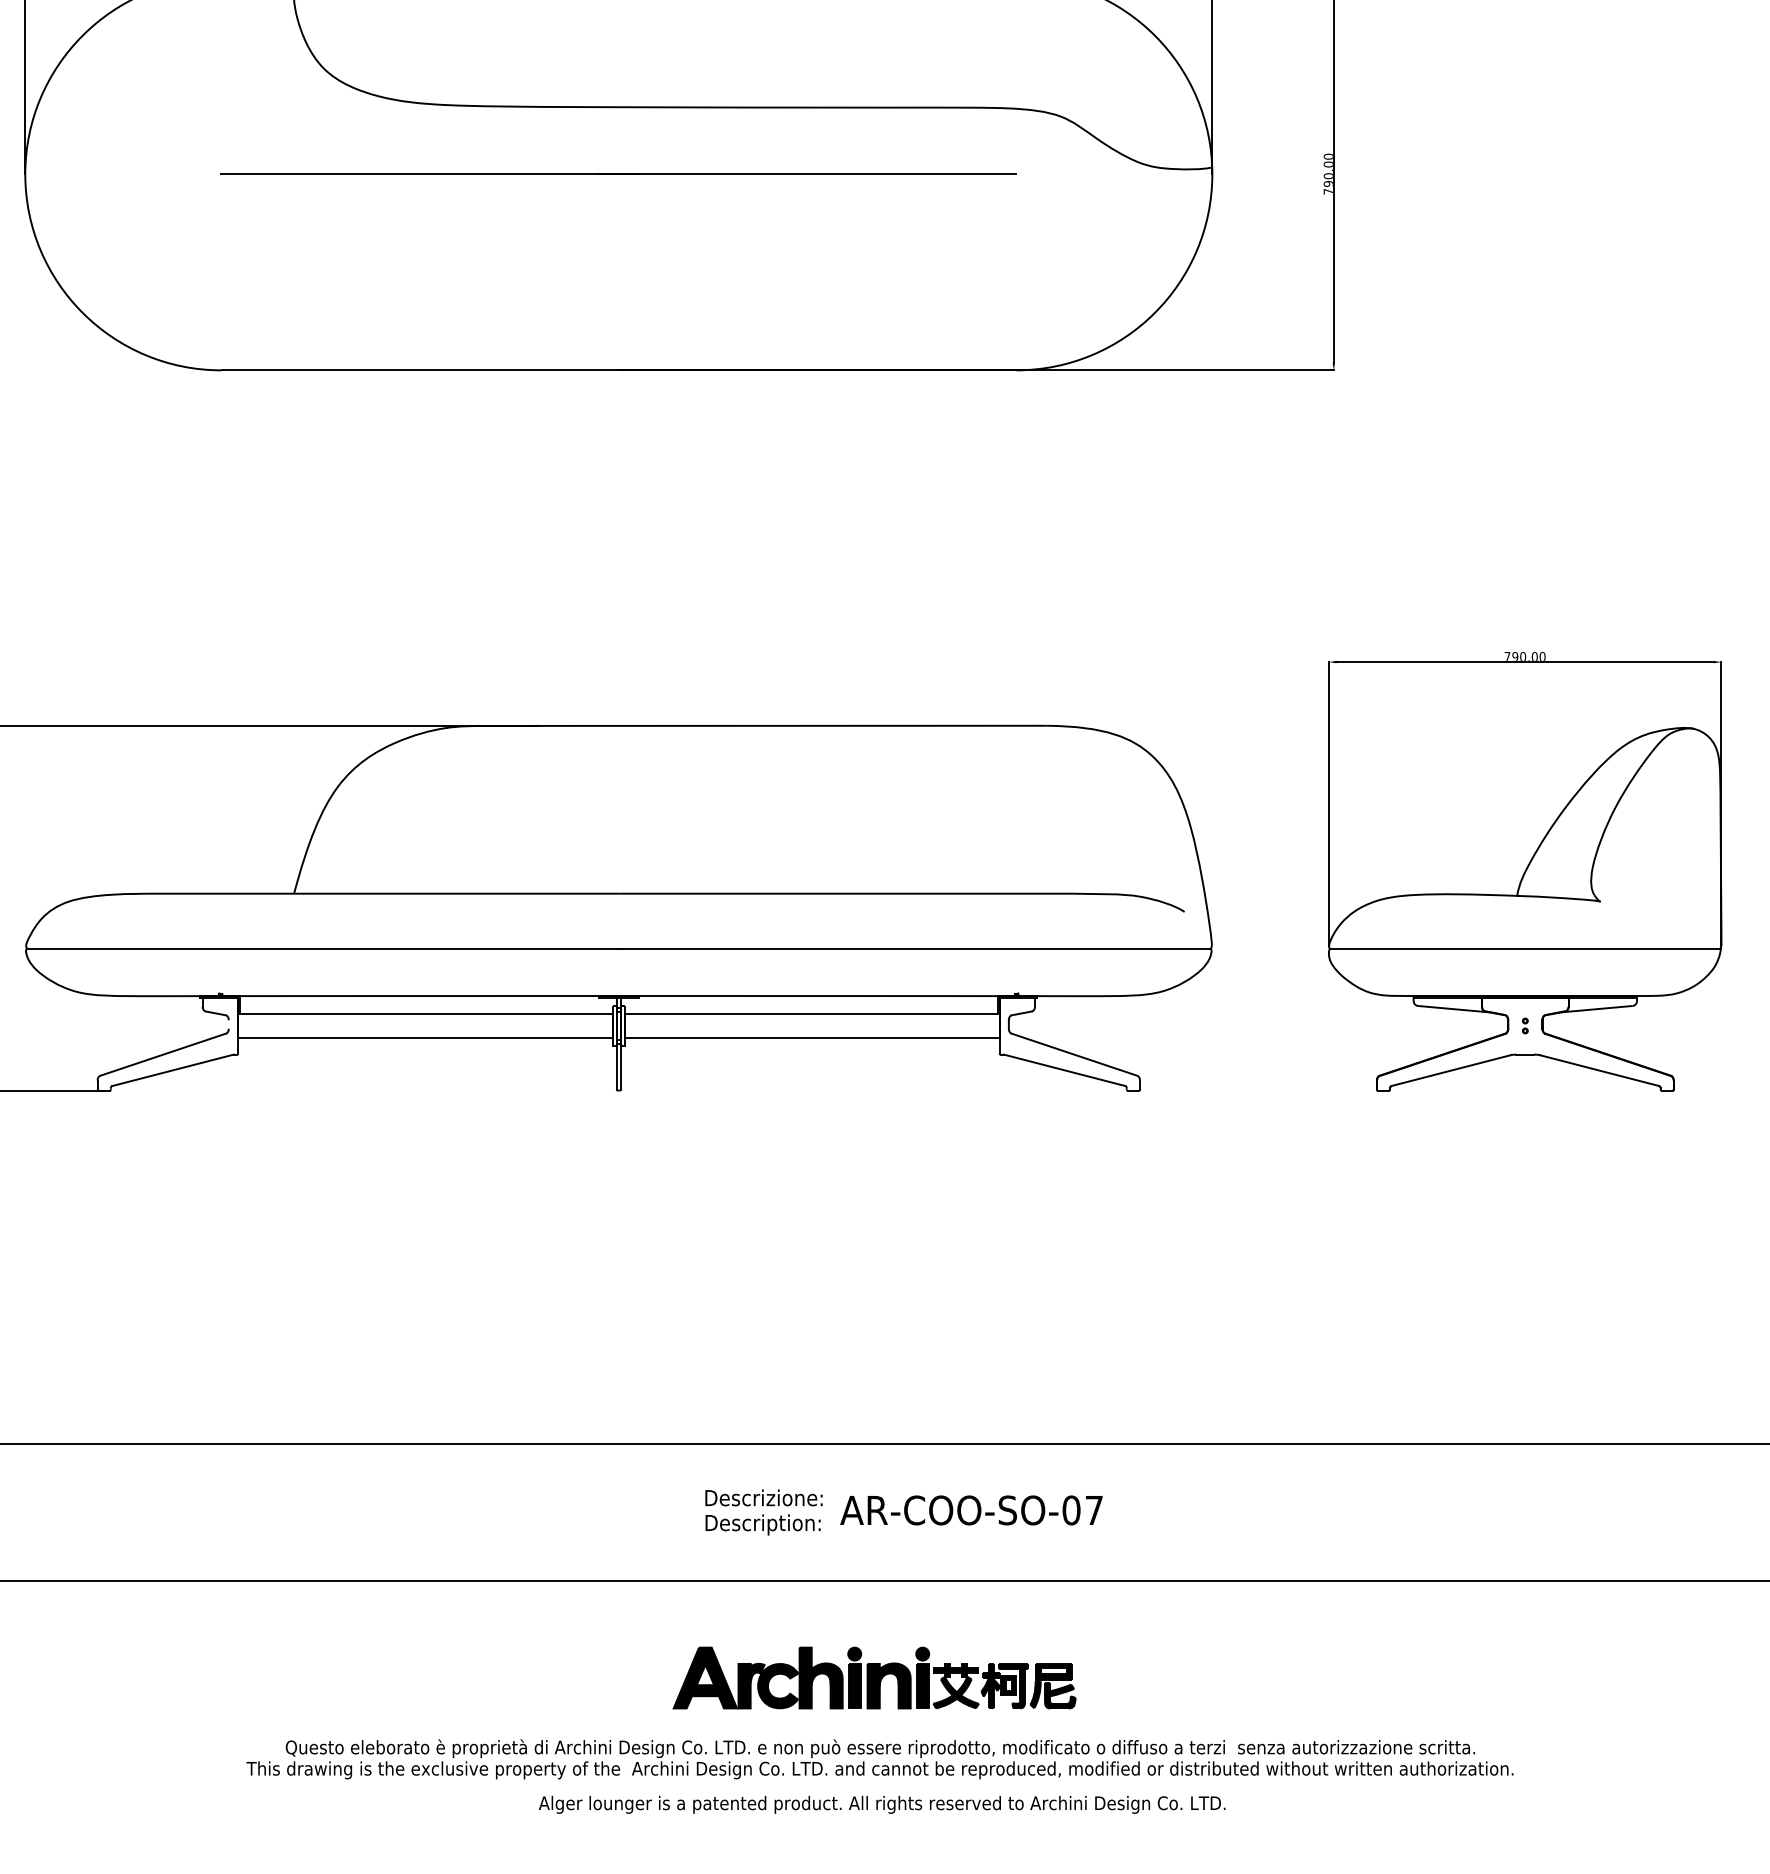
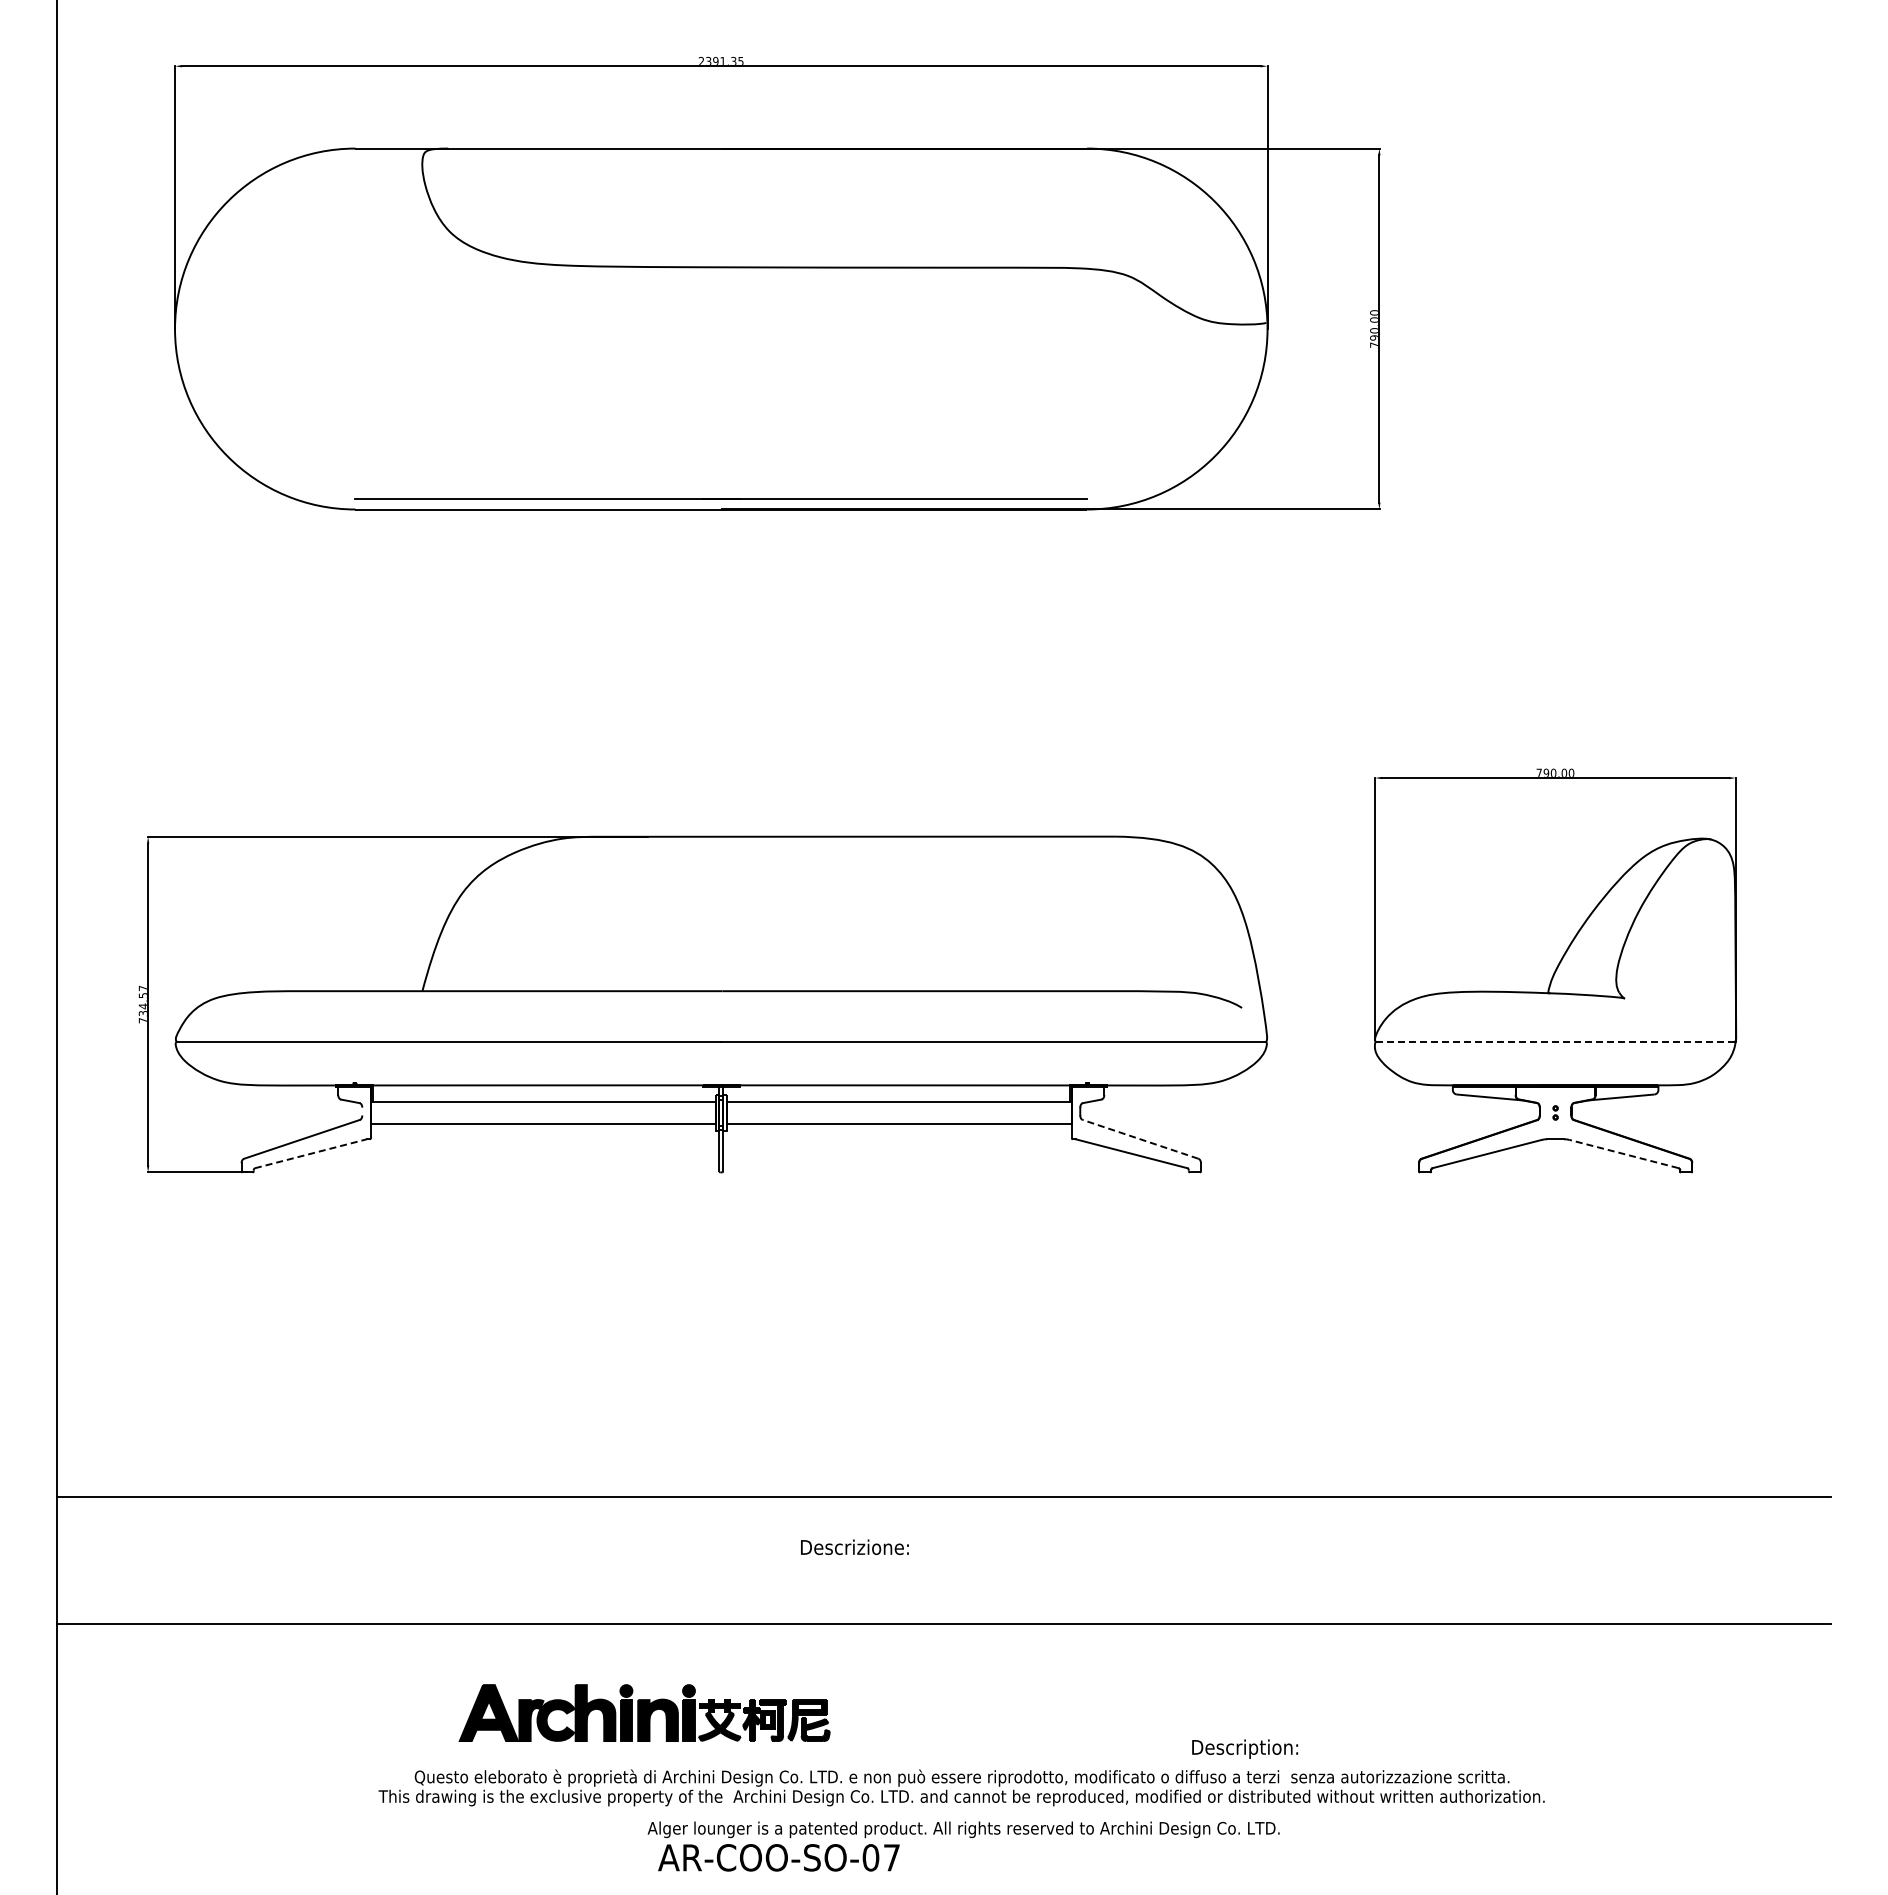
line: (617, 173) -> (720, 498), moved
line: (1526, 948) -> (1556, 1041), solid -> dashed
line: (1074, 1054) -> (1140, 1139), solid -> dashed
line: (172, 1070) -> (310, 1153), solid -> dashed
line: (1599, 1070) -> (1623, 1153), solid -> dashed
text: (971, 1510) -> (778, 1857), moved
text: (762, 1524) -> (1244, 1748), moved
part: (874, 1677) -> (644, 1712), moved

